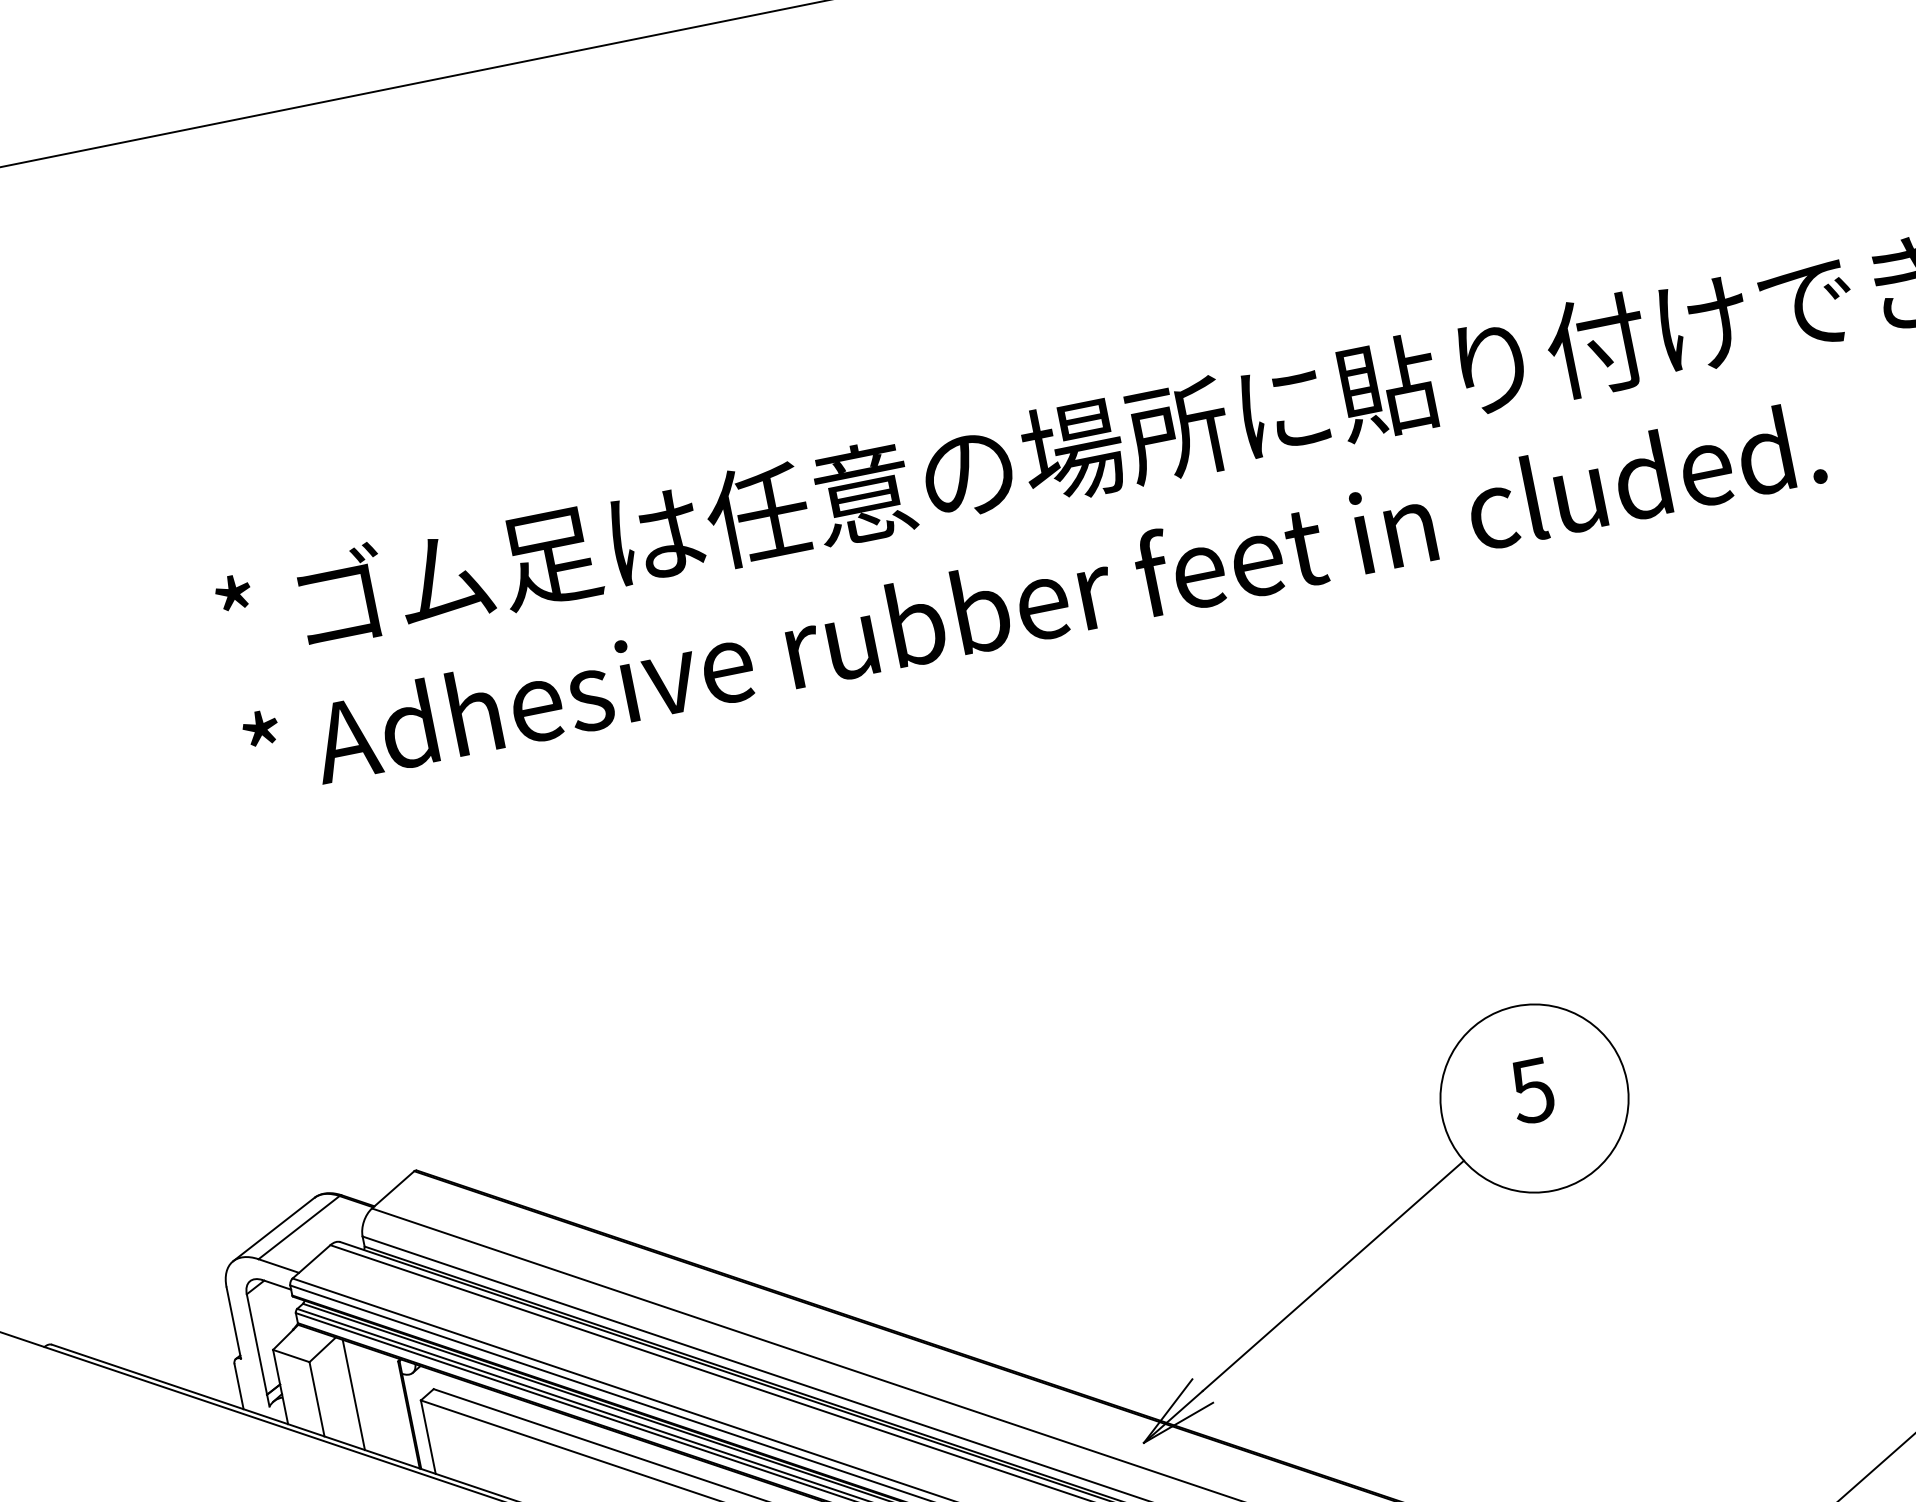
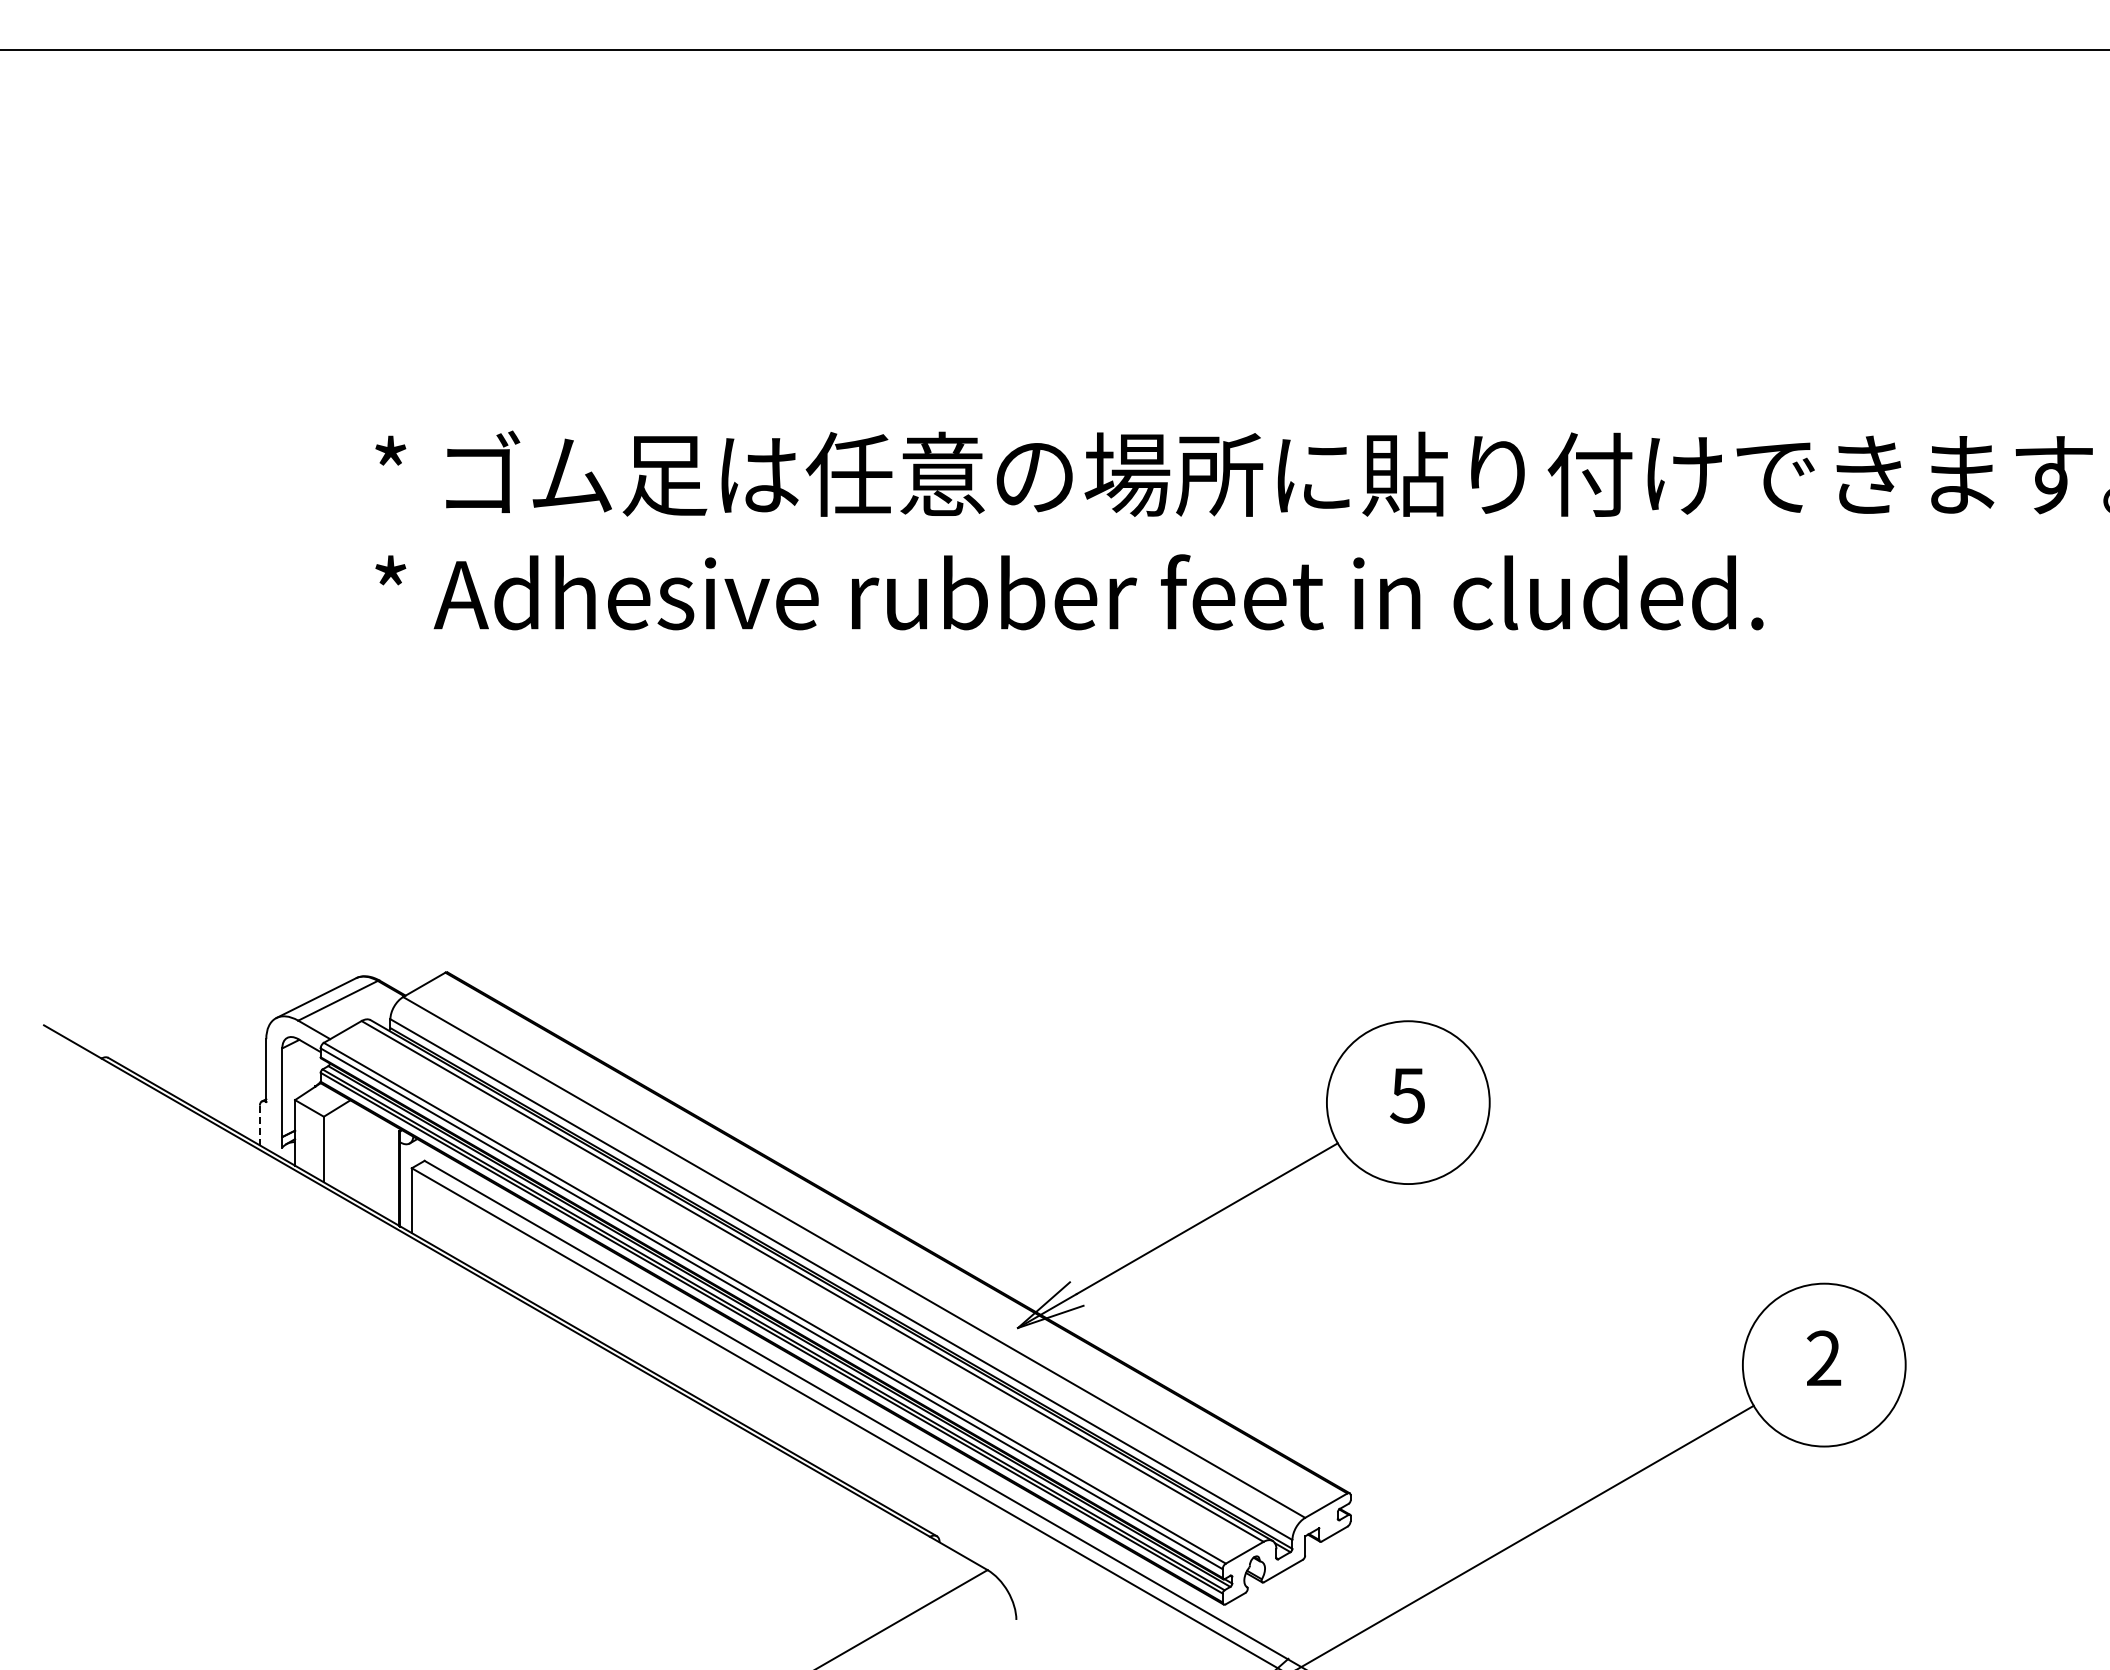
line: (238, 1386) -> (259, 1125), solid -> dashed
line: (353, 1394) -> (355, 1151), removed

